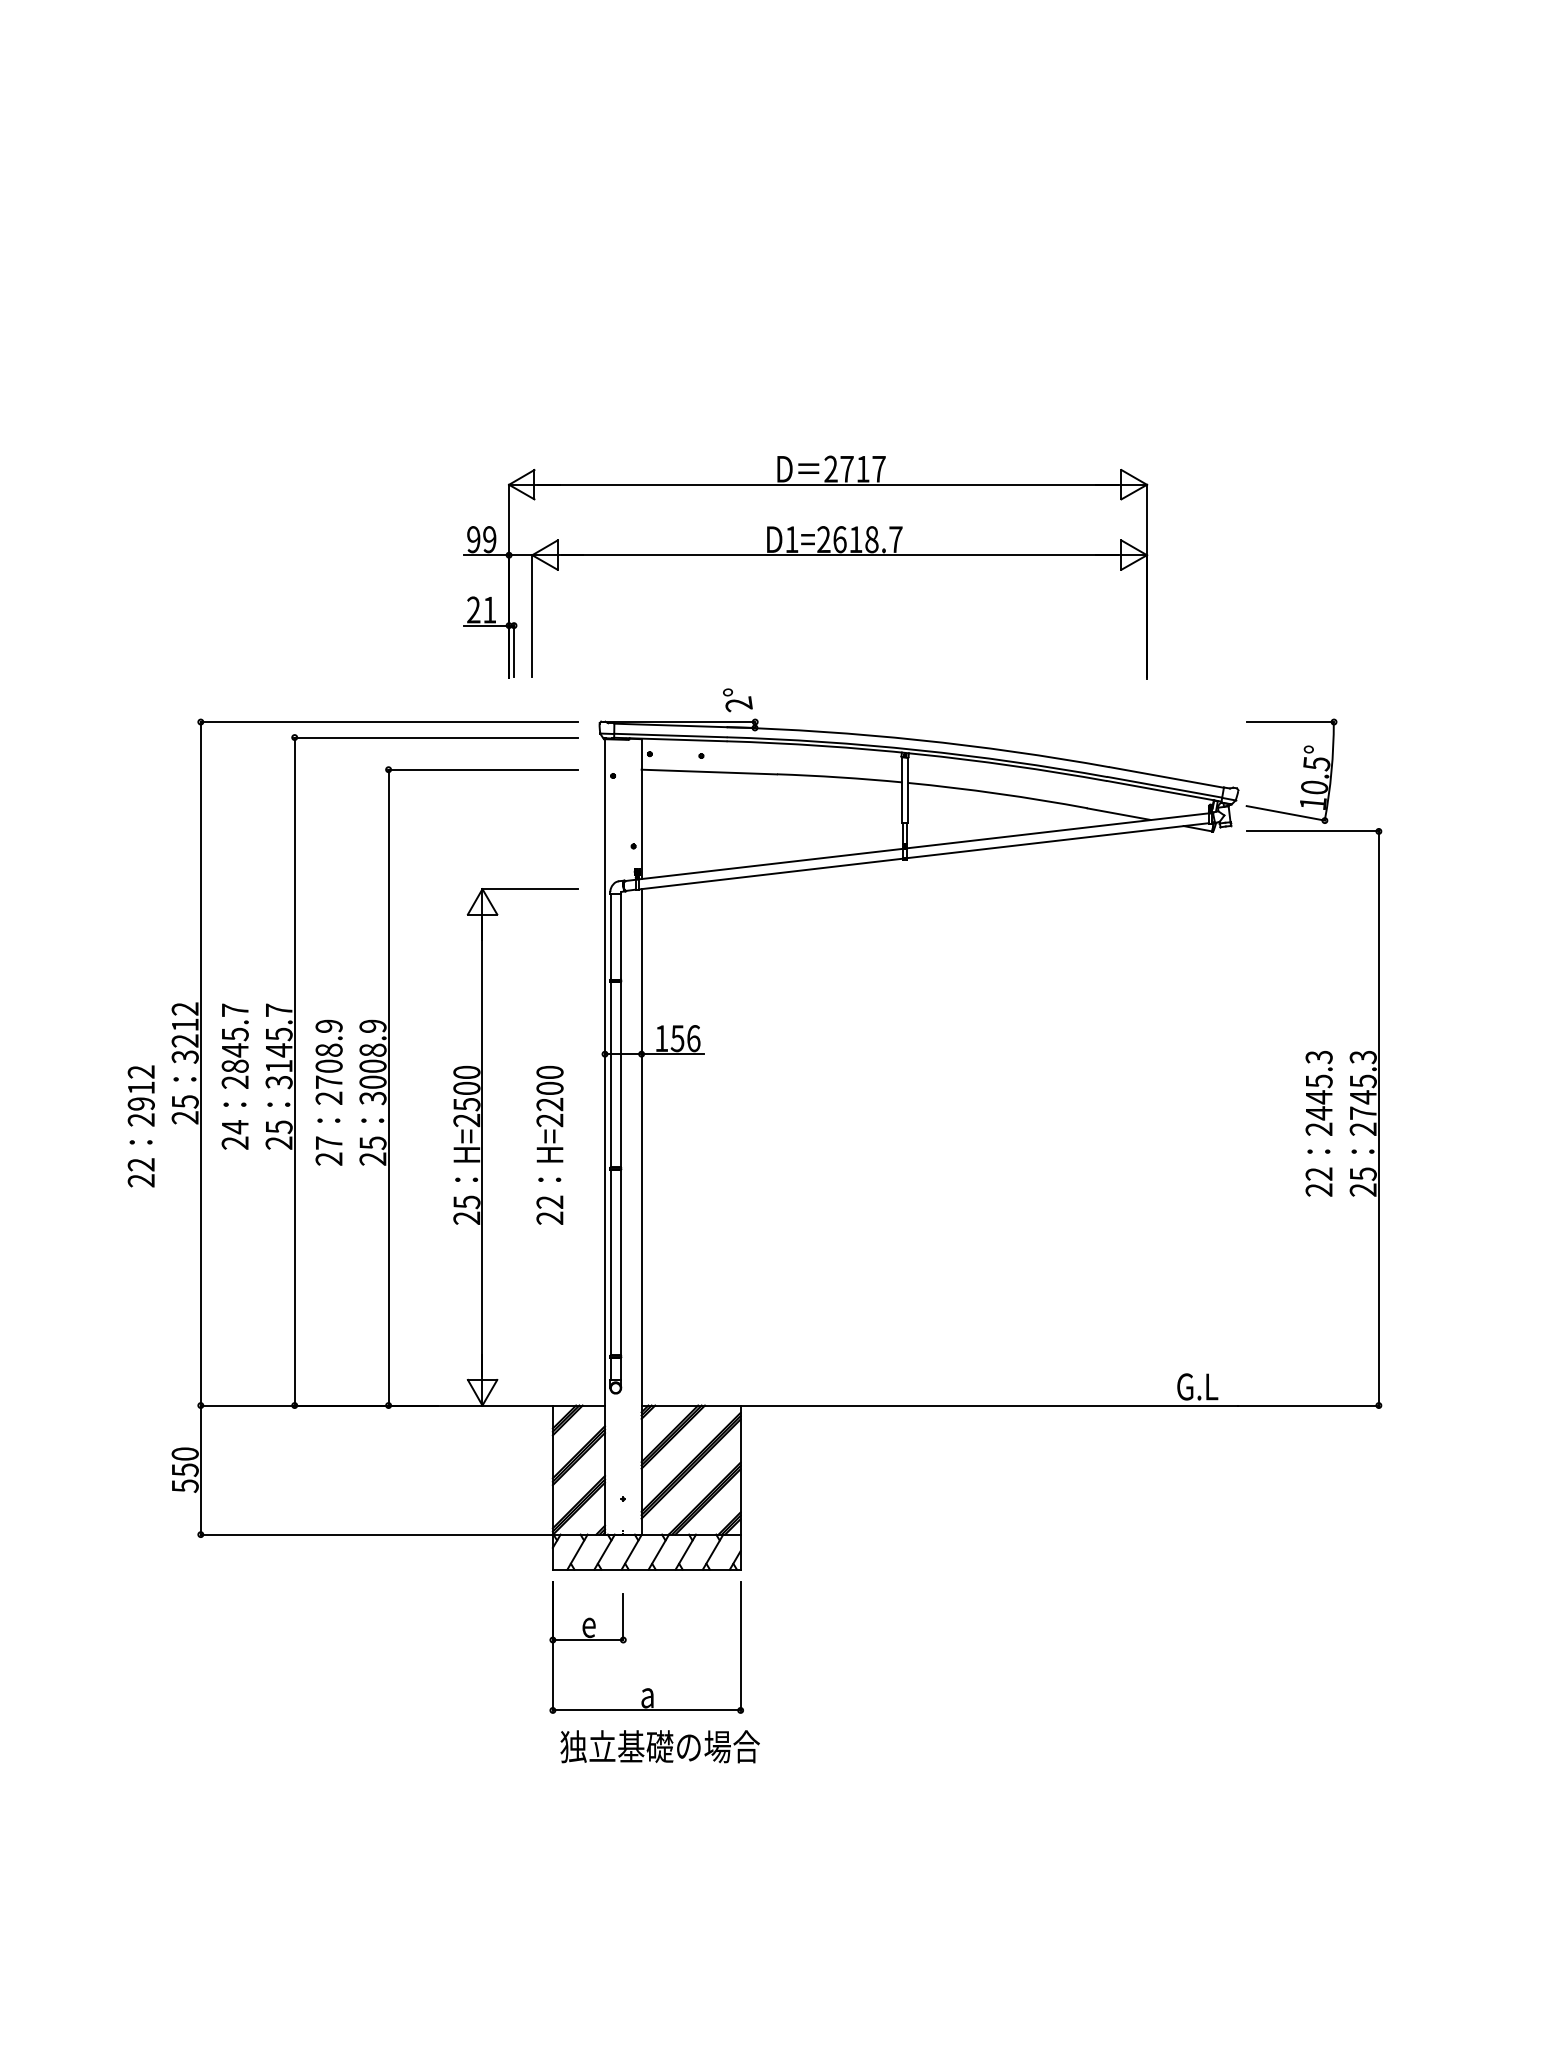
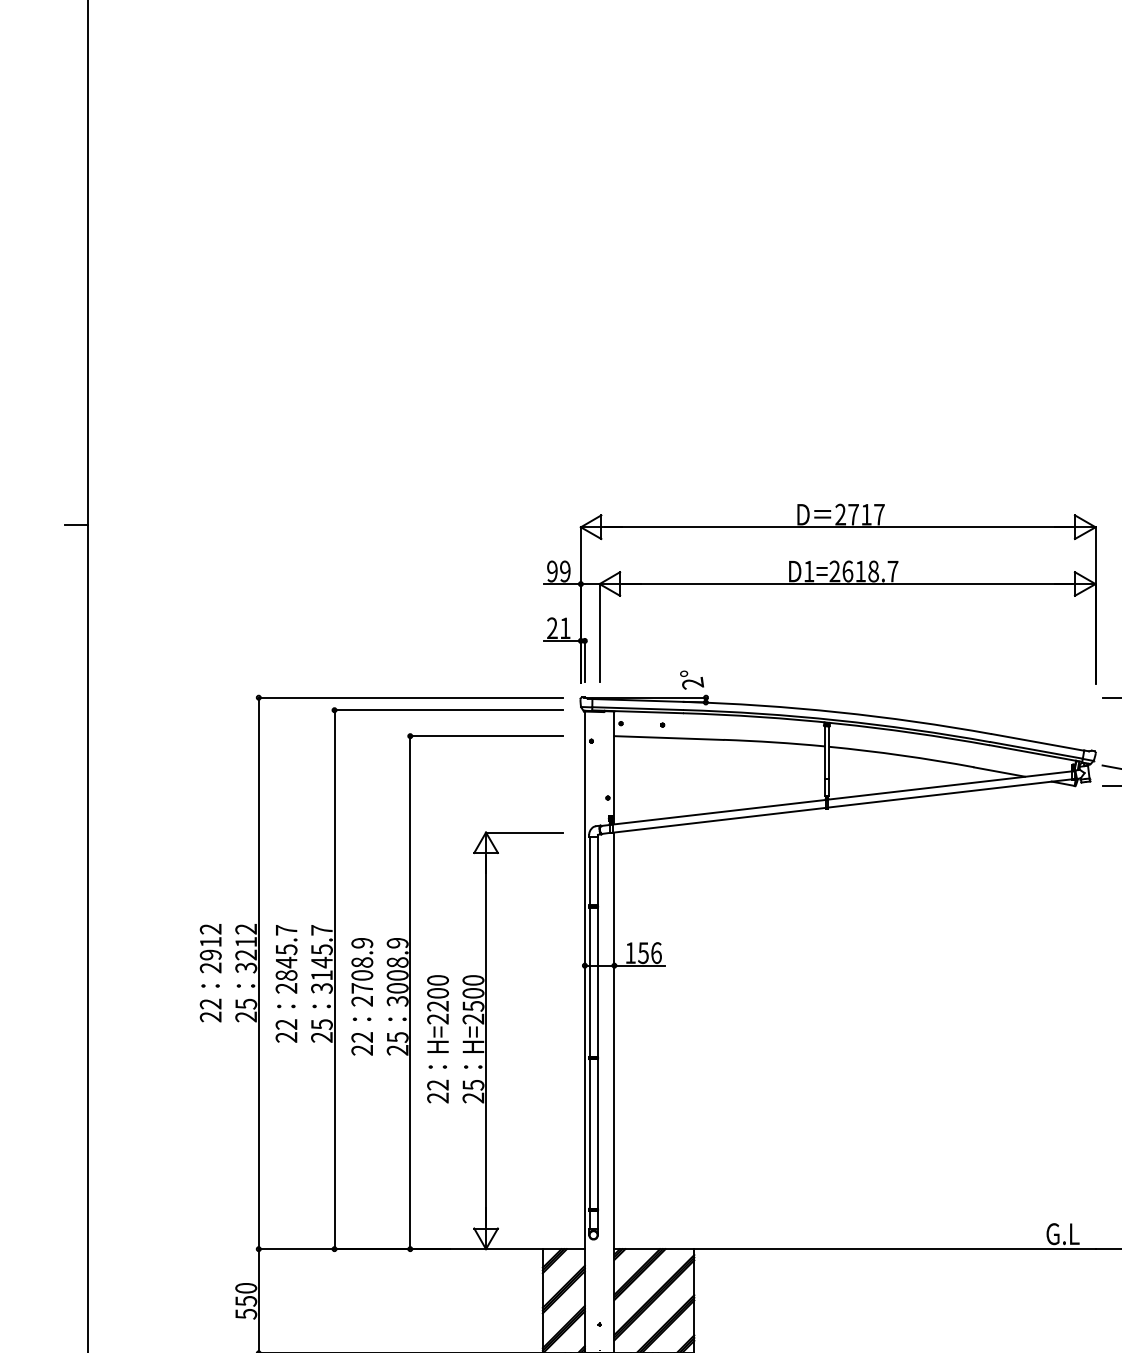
part: (805, 555) -> (820, 584), moved
text: (140, 1126) -> (210, 973), moved
text: (234, 1127) -> (285, 1024), 24 -> 22
text: (328, 1142) -> (361, 1036), 27 -> 22
text: (549, 1145) -> (437, 1039), moved

